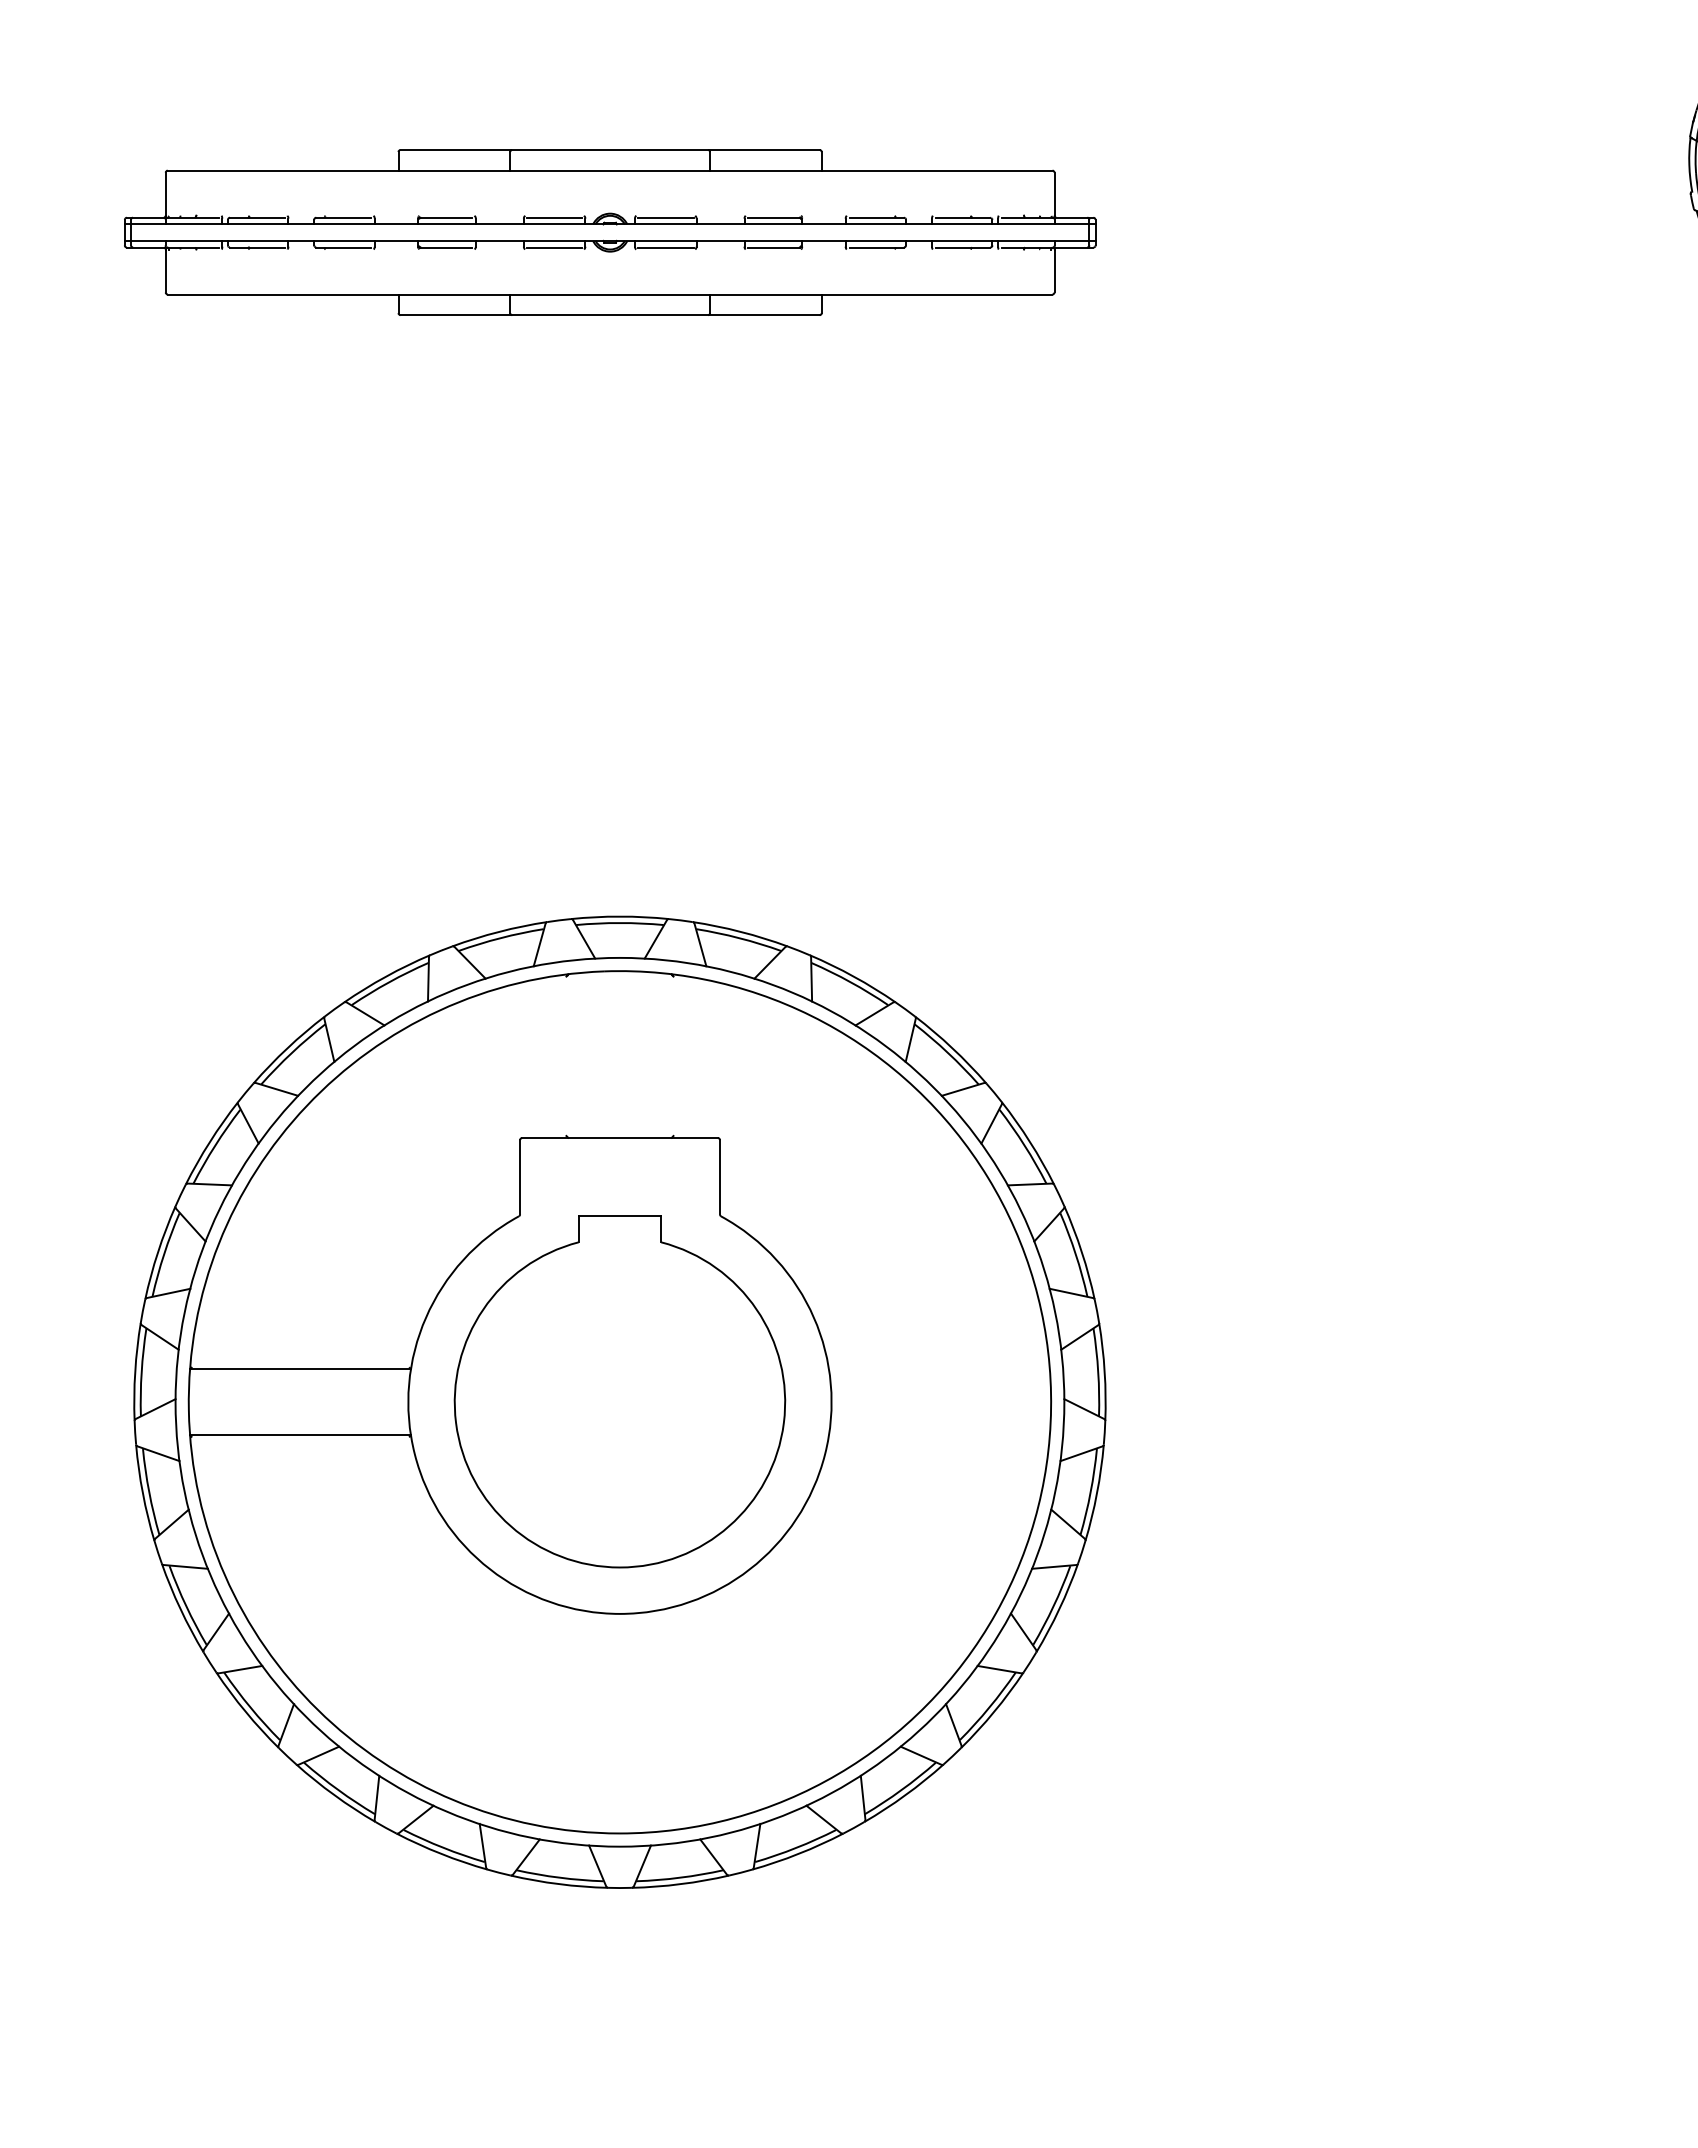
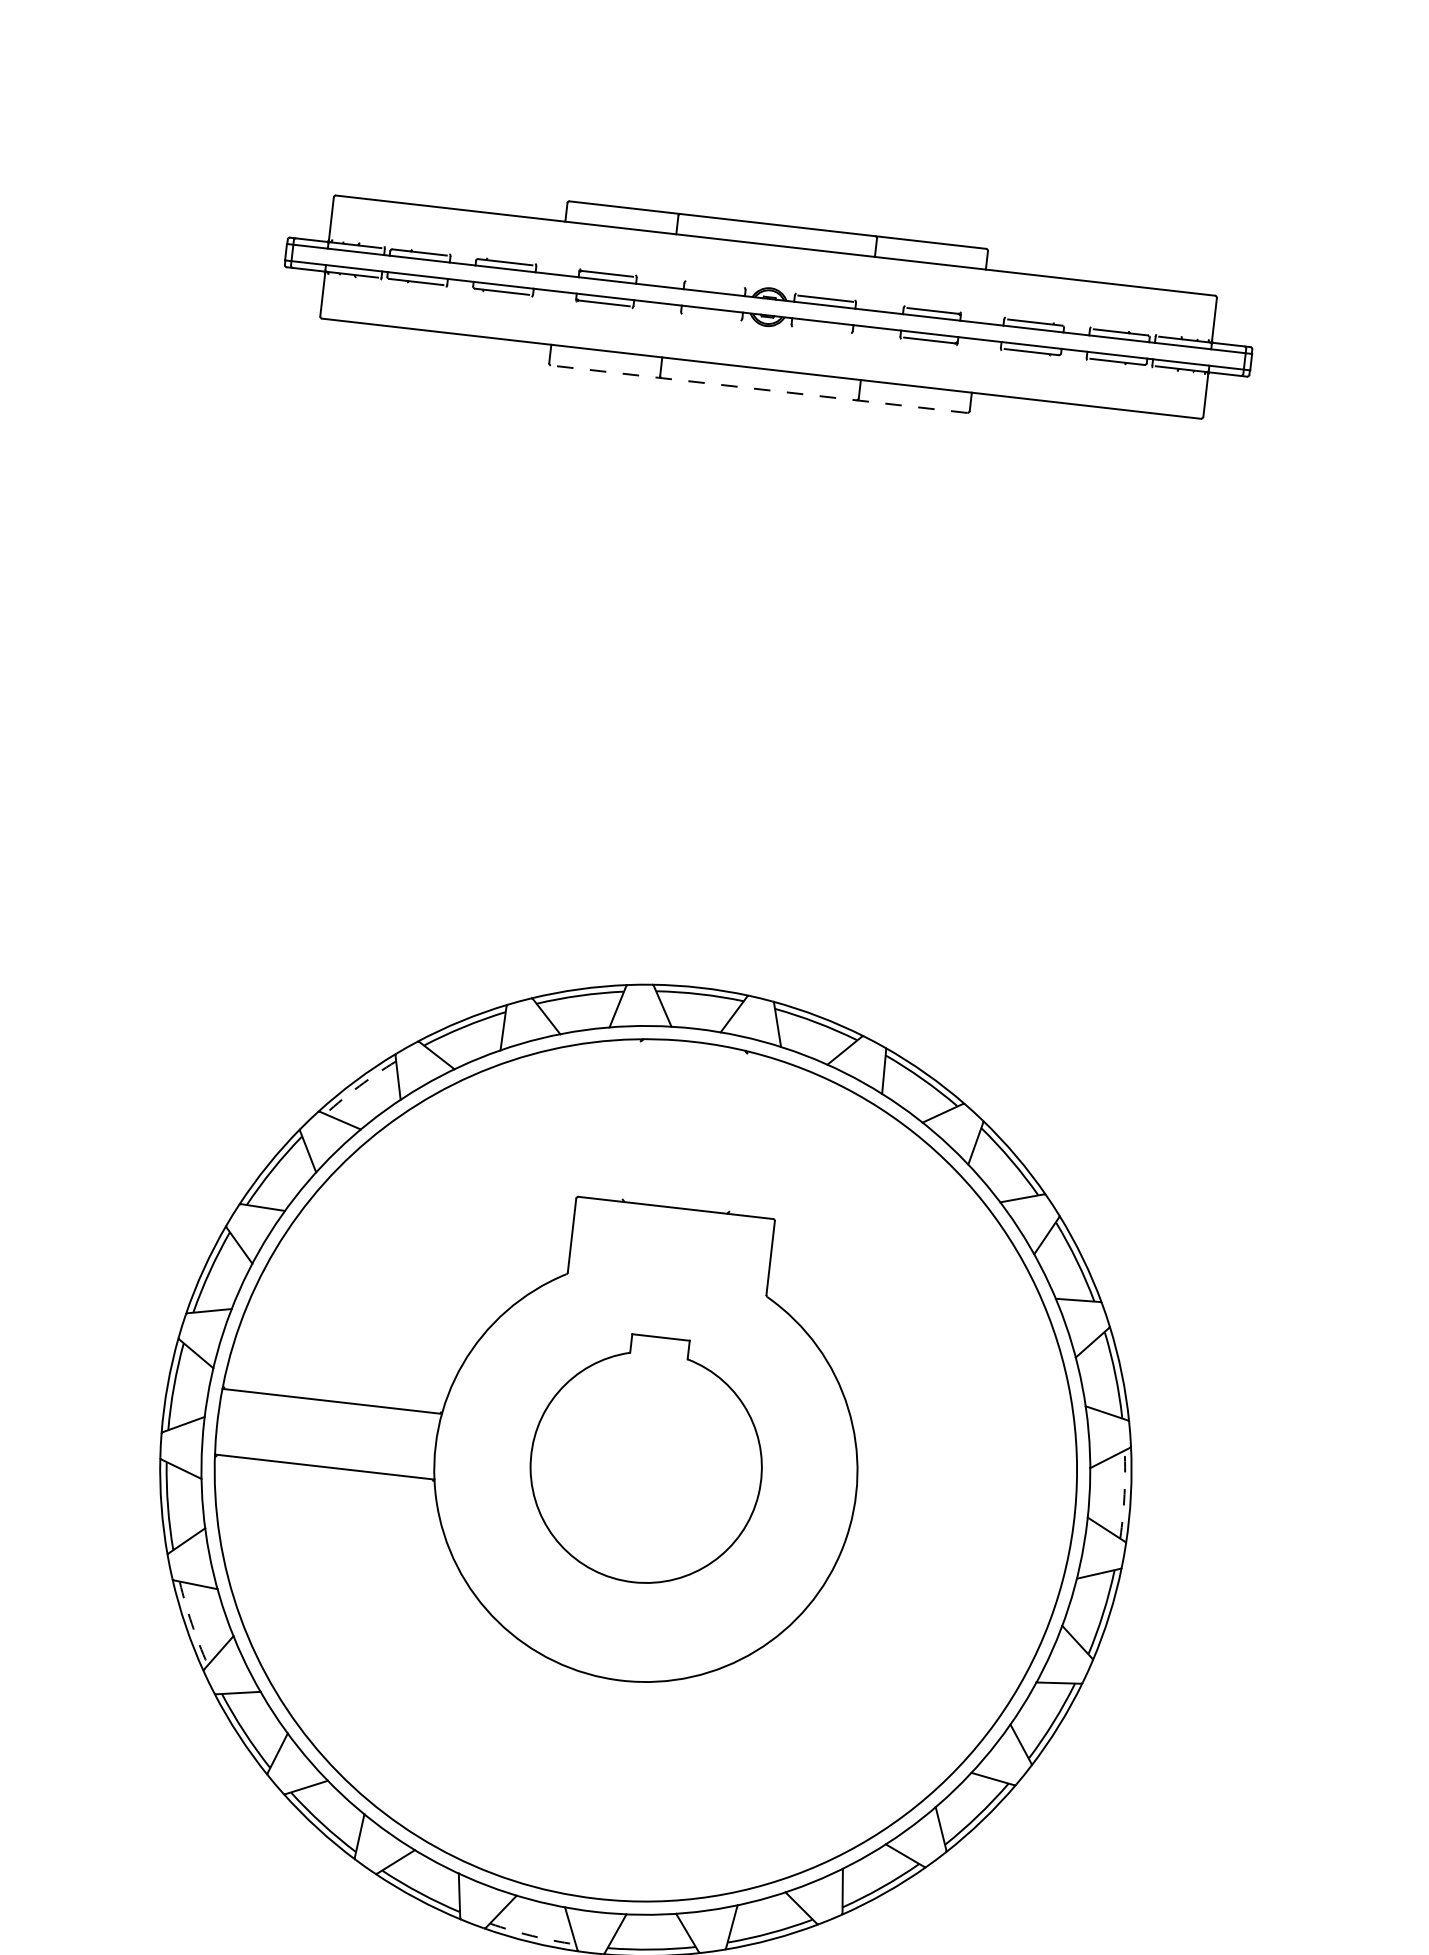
line: (553, 217) -> (713, 285), removed
line: (553, 247) -> (710, 315), removed
line: (665, 247) -> (821, 328), removed
line: (610, 315) -> (759, 389), solid -> dashed
arc: (291, 1052) -> (359, 1085), solid -> dashed
arc: (1098, 1372) -> (1124, 1494), solid -> dashed
part: (619, 1391) -> (646, 1459), size x0.7
arc: (186, 1606) -> (192, 1624), solid -> dashed
arc: (559, 1877) -> (532, 1935), solid -> dashed

